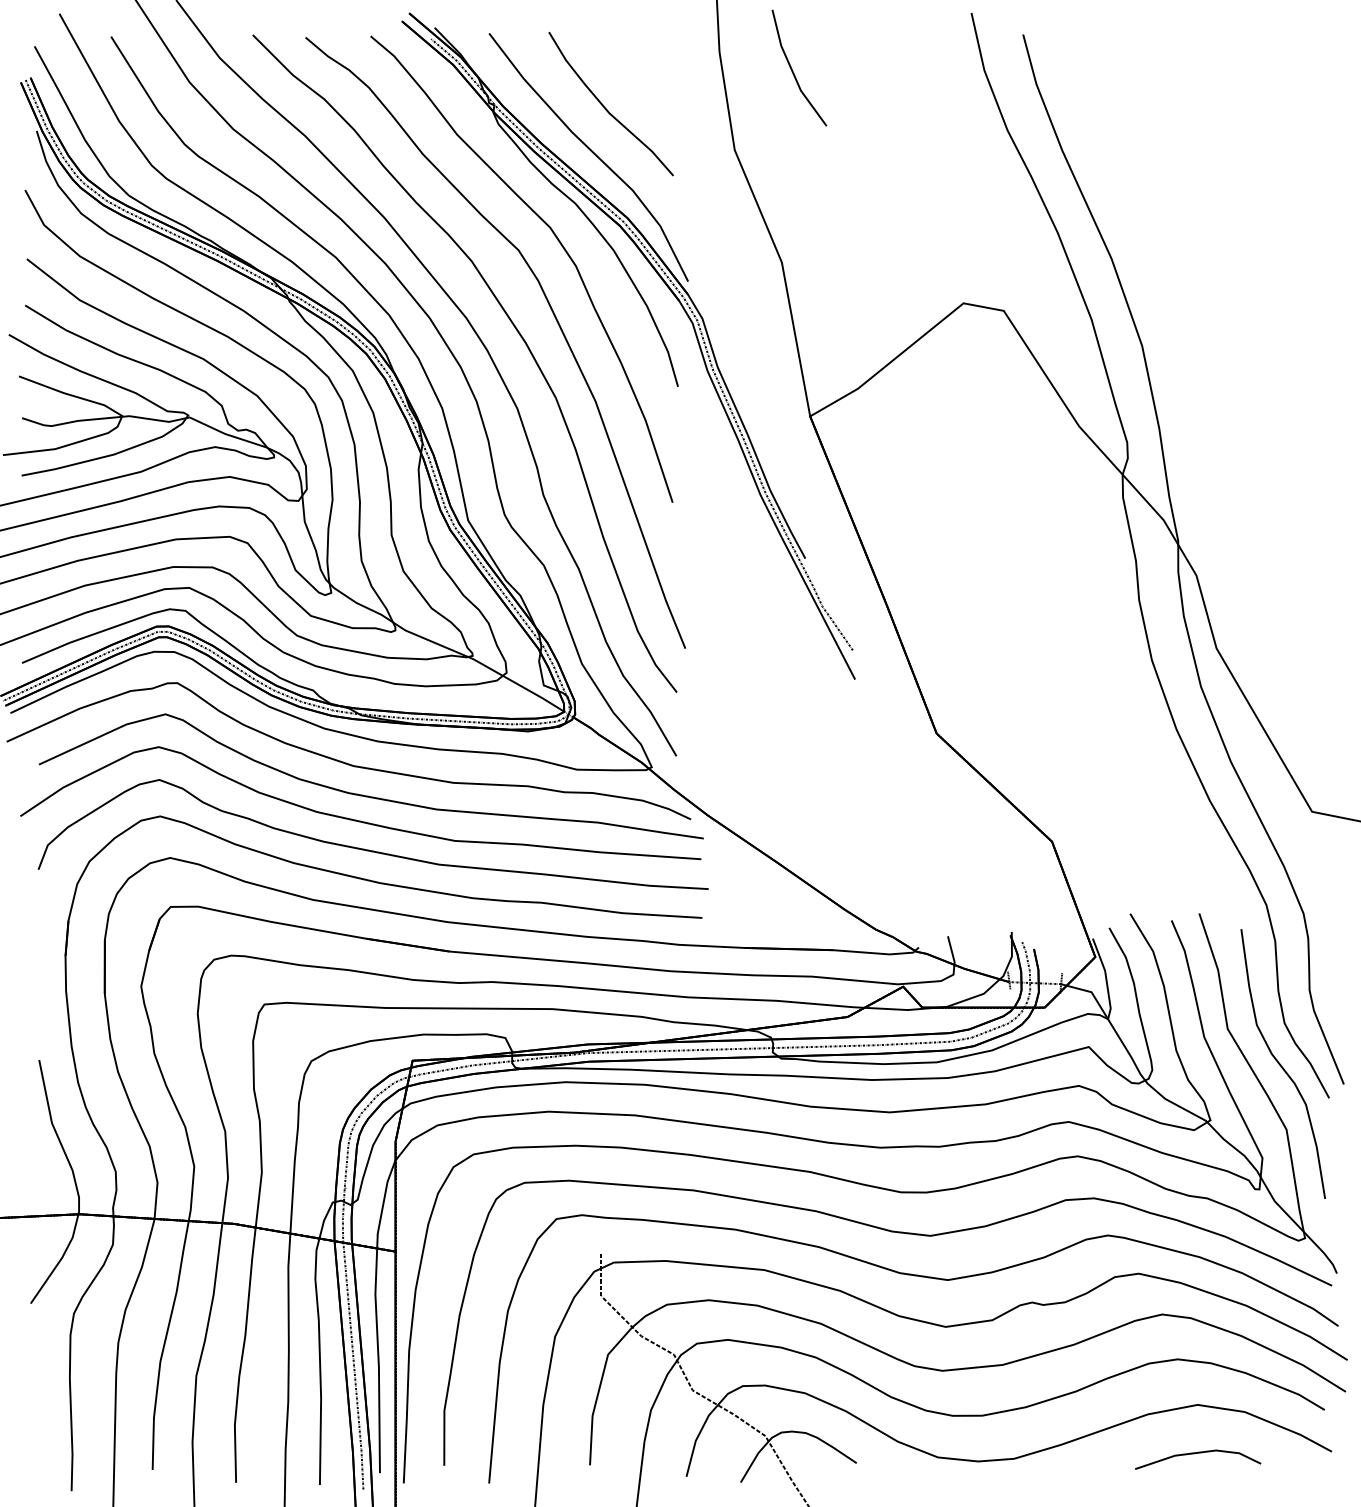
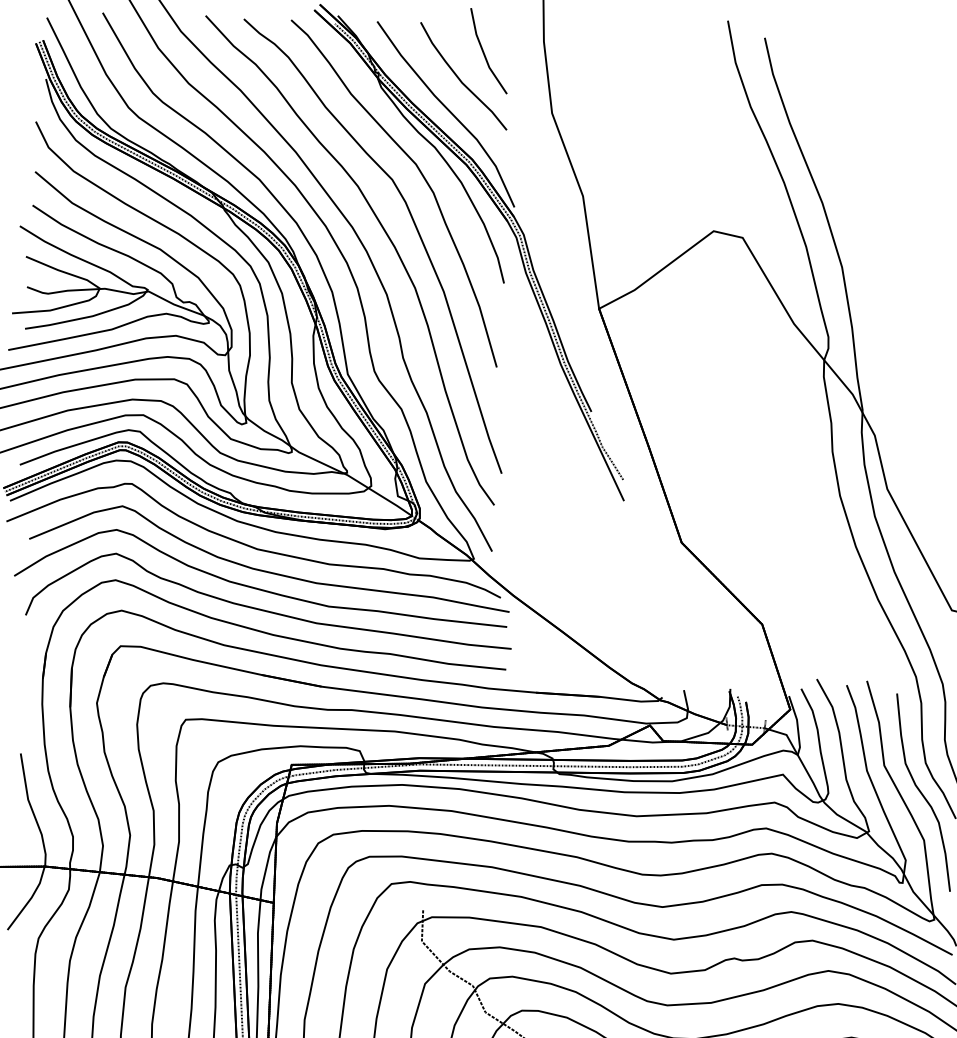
part: (793, 70) -> (484, 52), moved

